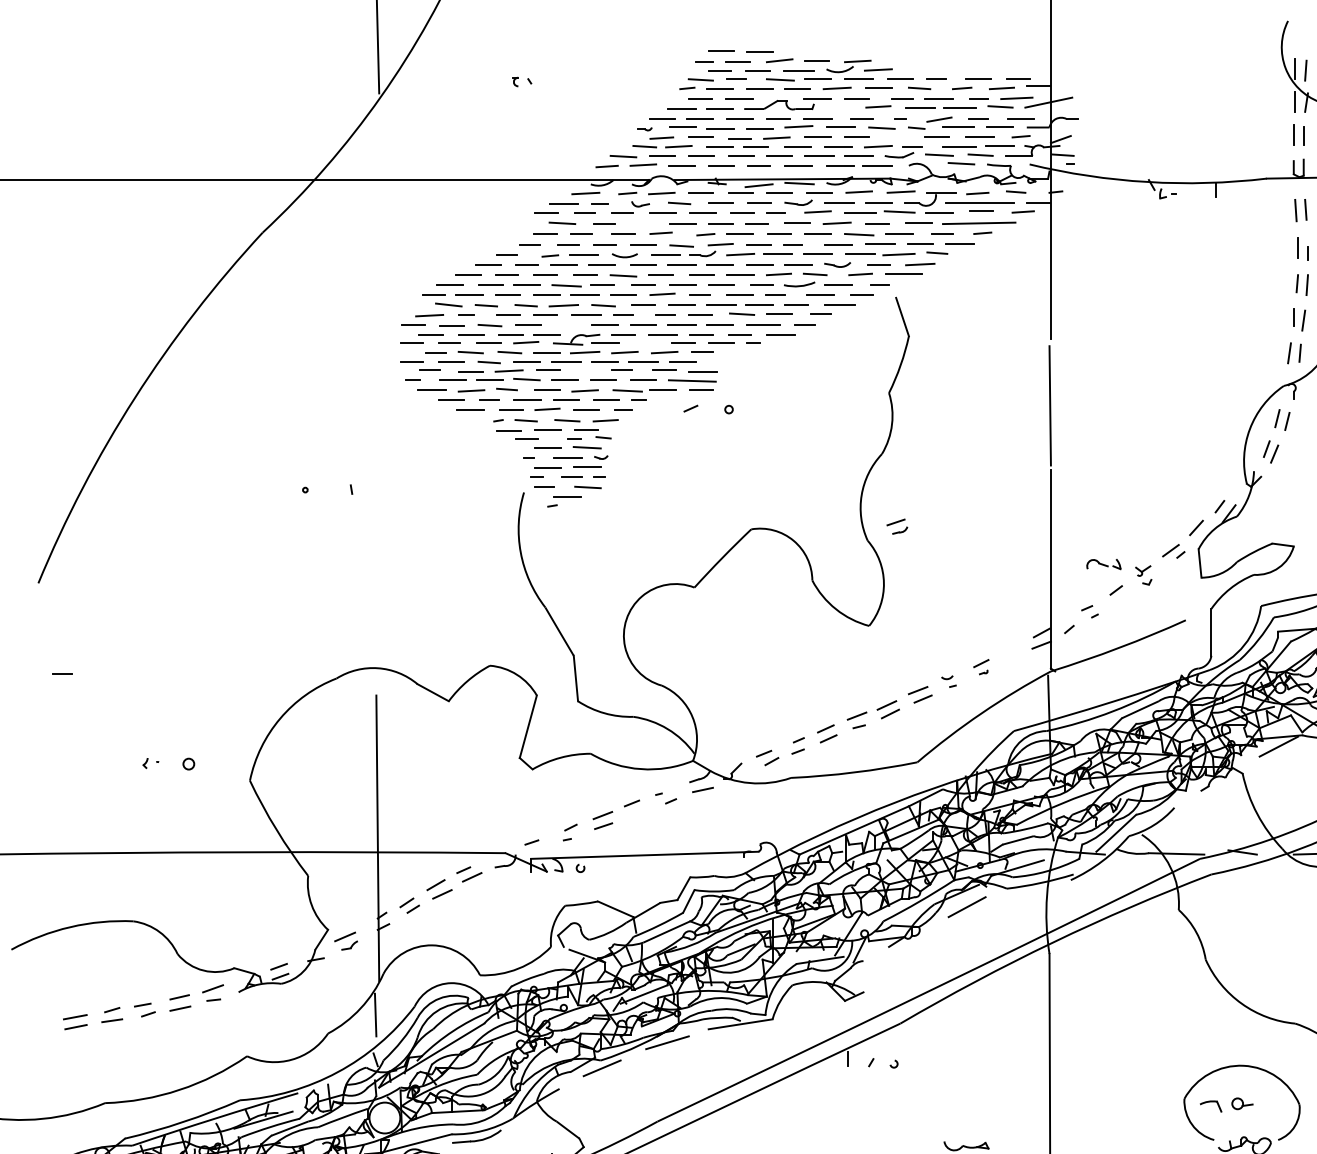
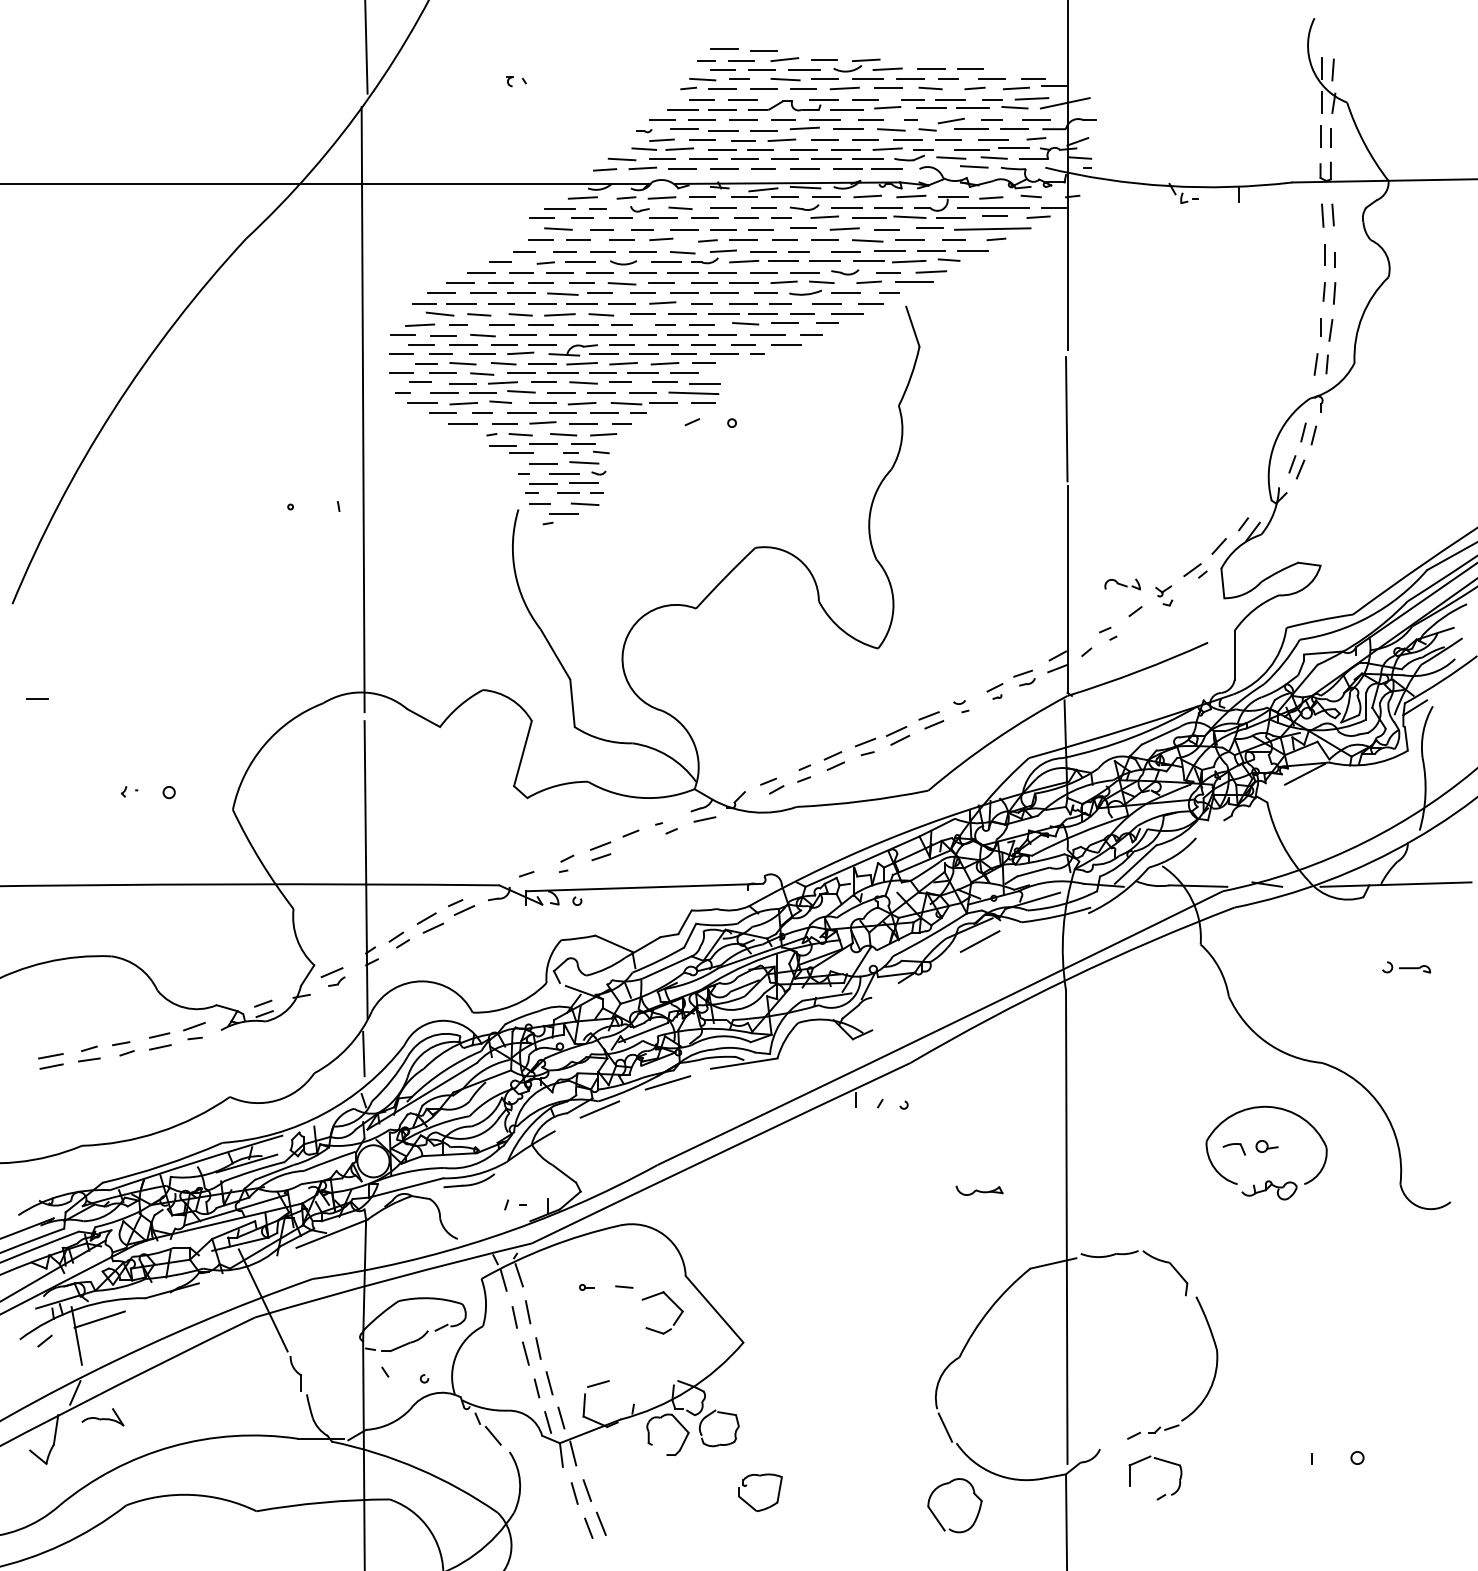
line: (920, 69) -> (931, 68), added
line: (957, 69) -> (970, 68), added
line: (838, 108) -> (846, 109), added
line: (898, 137) -> (908, 139), added
line: (643, 223) -> (642, 229), added
line: (566, 324) -> (562, 334), added
line: (644, 343) -> (643, 354), added
line: (586, 370) -> (583, 382), added
line: (374, 396) -> (362, 409), added
part: (897, 526) -> (1024, 677), moved

